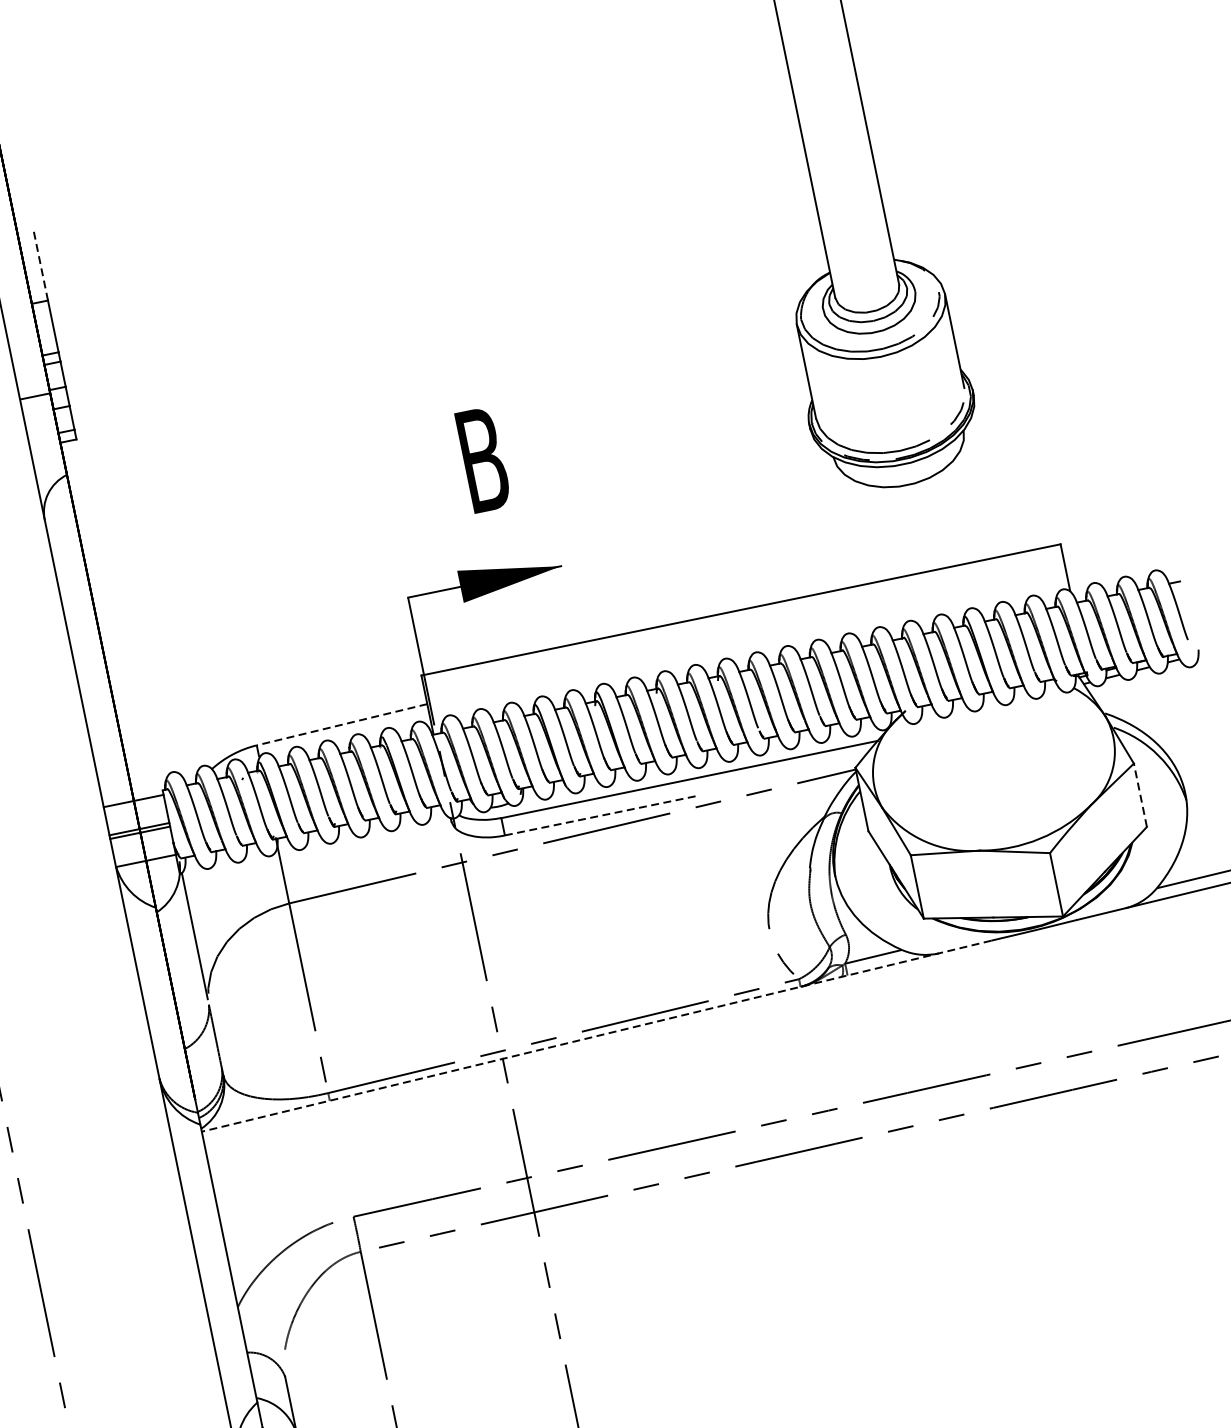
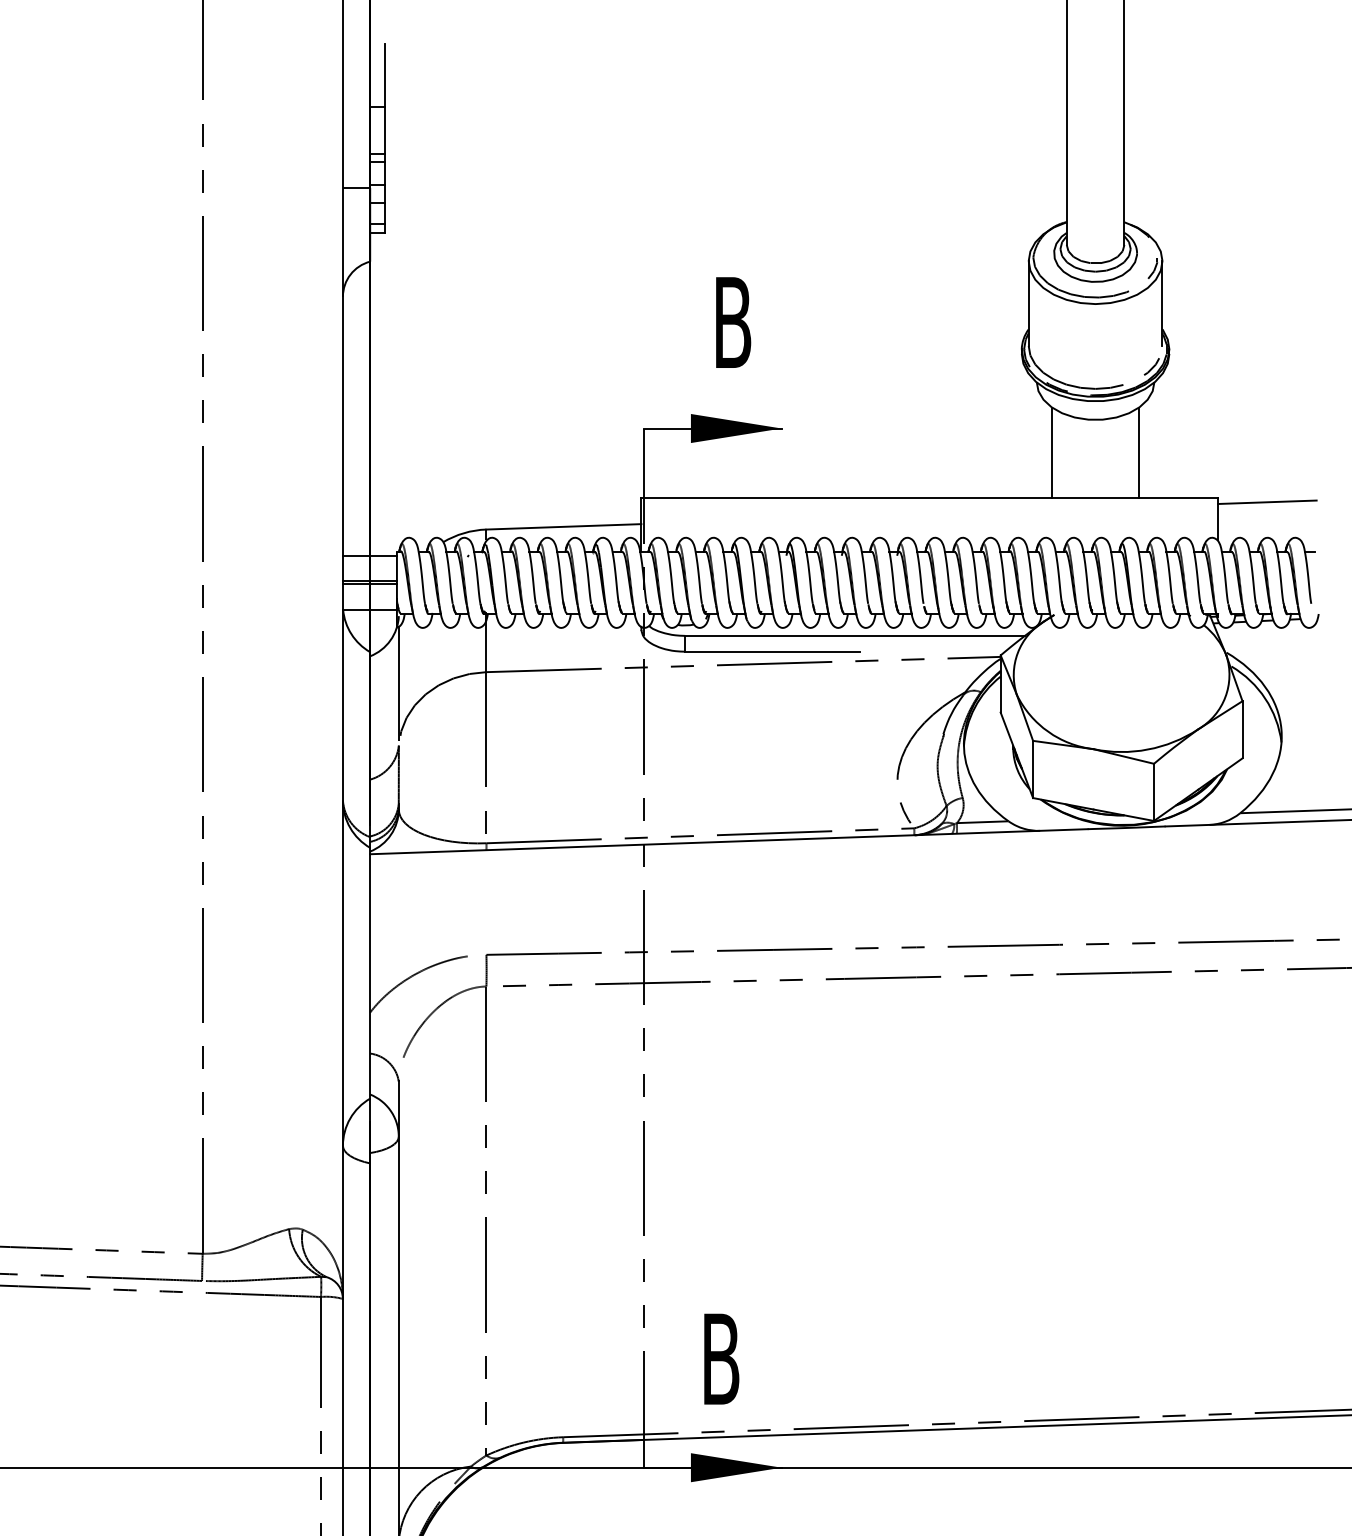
line: (40, 265) -> (384, 75), dashed -> solid
line: (962, 511) -> (1138, 452), added
line: (866, 531) -> (1052, 452), added
line: (1116, 537) -> (1267, 502), added
line: (341, 724) -> (563, 526), dashed -> solid
line: (1140, 794) -> (1242, 729), dashed -> solid
line: (601, 815) -> (772, 651), dashed -> solid
line: (596, 1036) -> (728, 841), dashed -> solid

